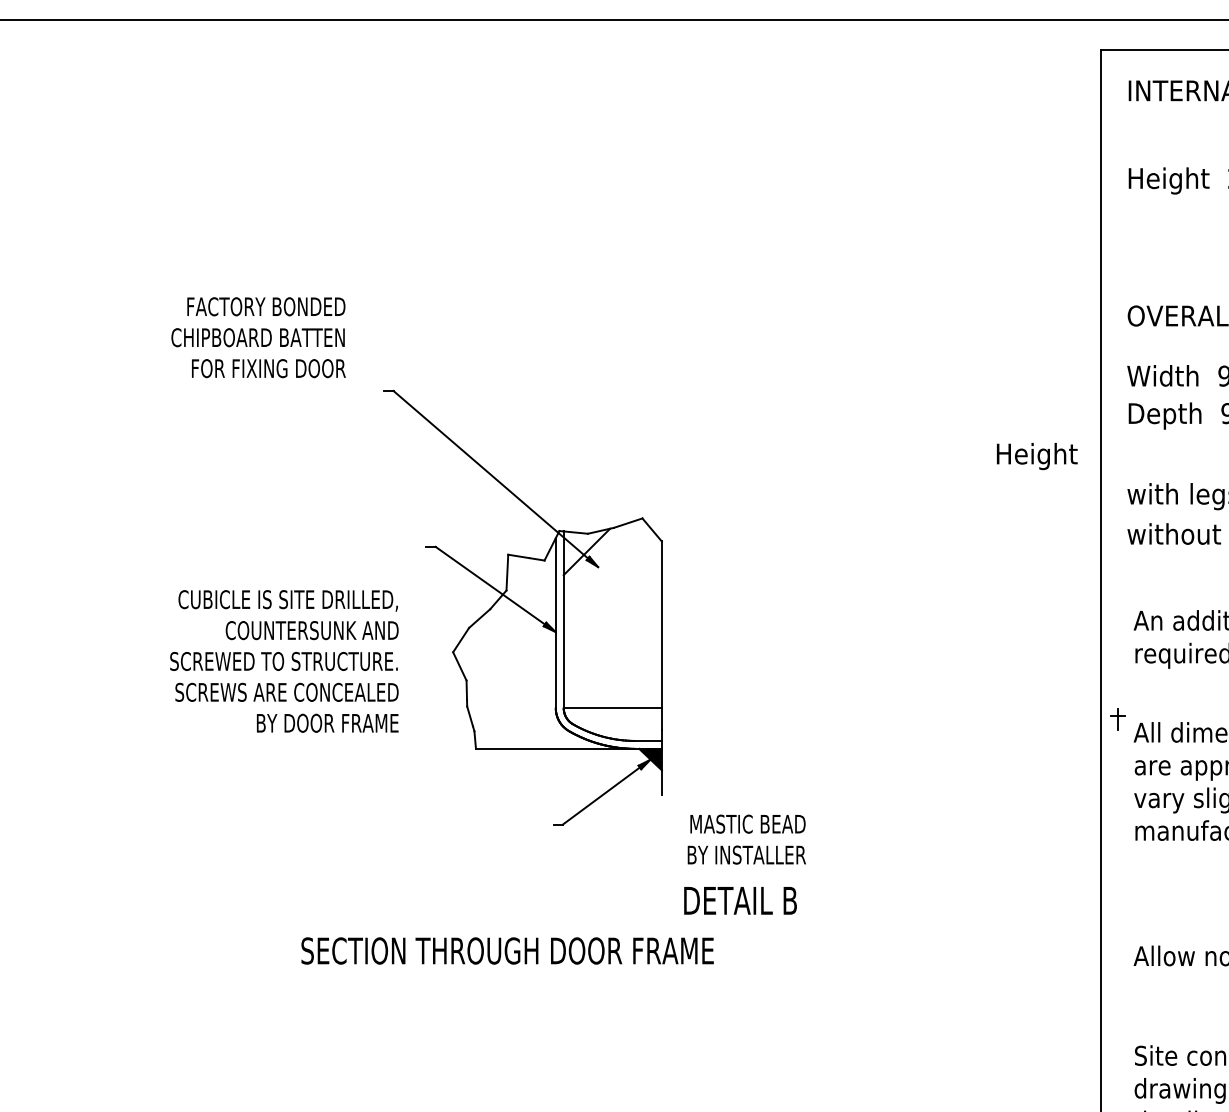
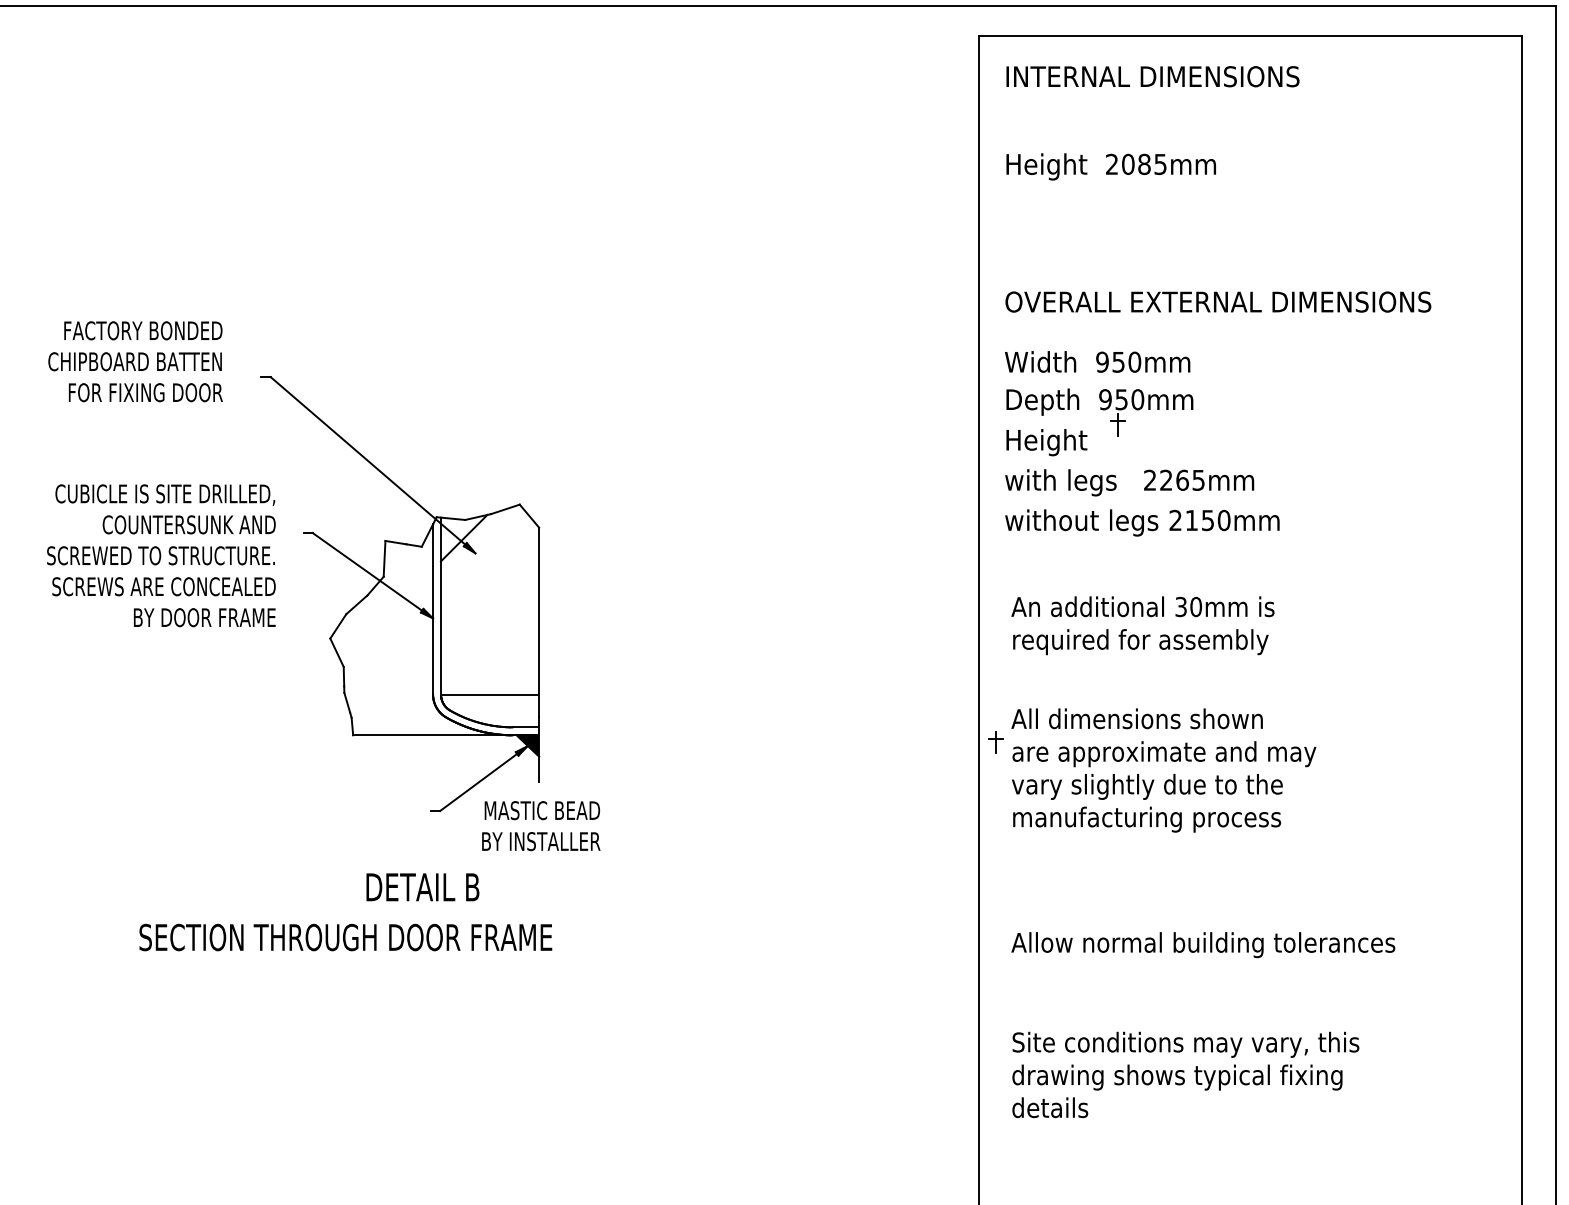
text: (258, 337) -> (135, 361), moved
text: (1036, 456) -> (1046, 442), moved
text: (284, 661) -> (161, 555), moved
part: (1117, 719) -> (995, 742), moved
text: (747, 840) -> (541, 826), moved
text: (740, 900) -> (422, 887), moved
text: (507, 950) -> (345, 937), moved

